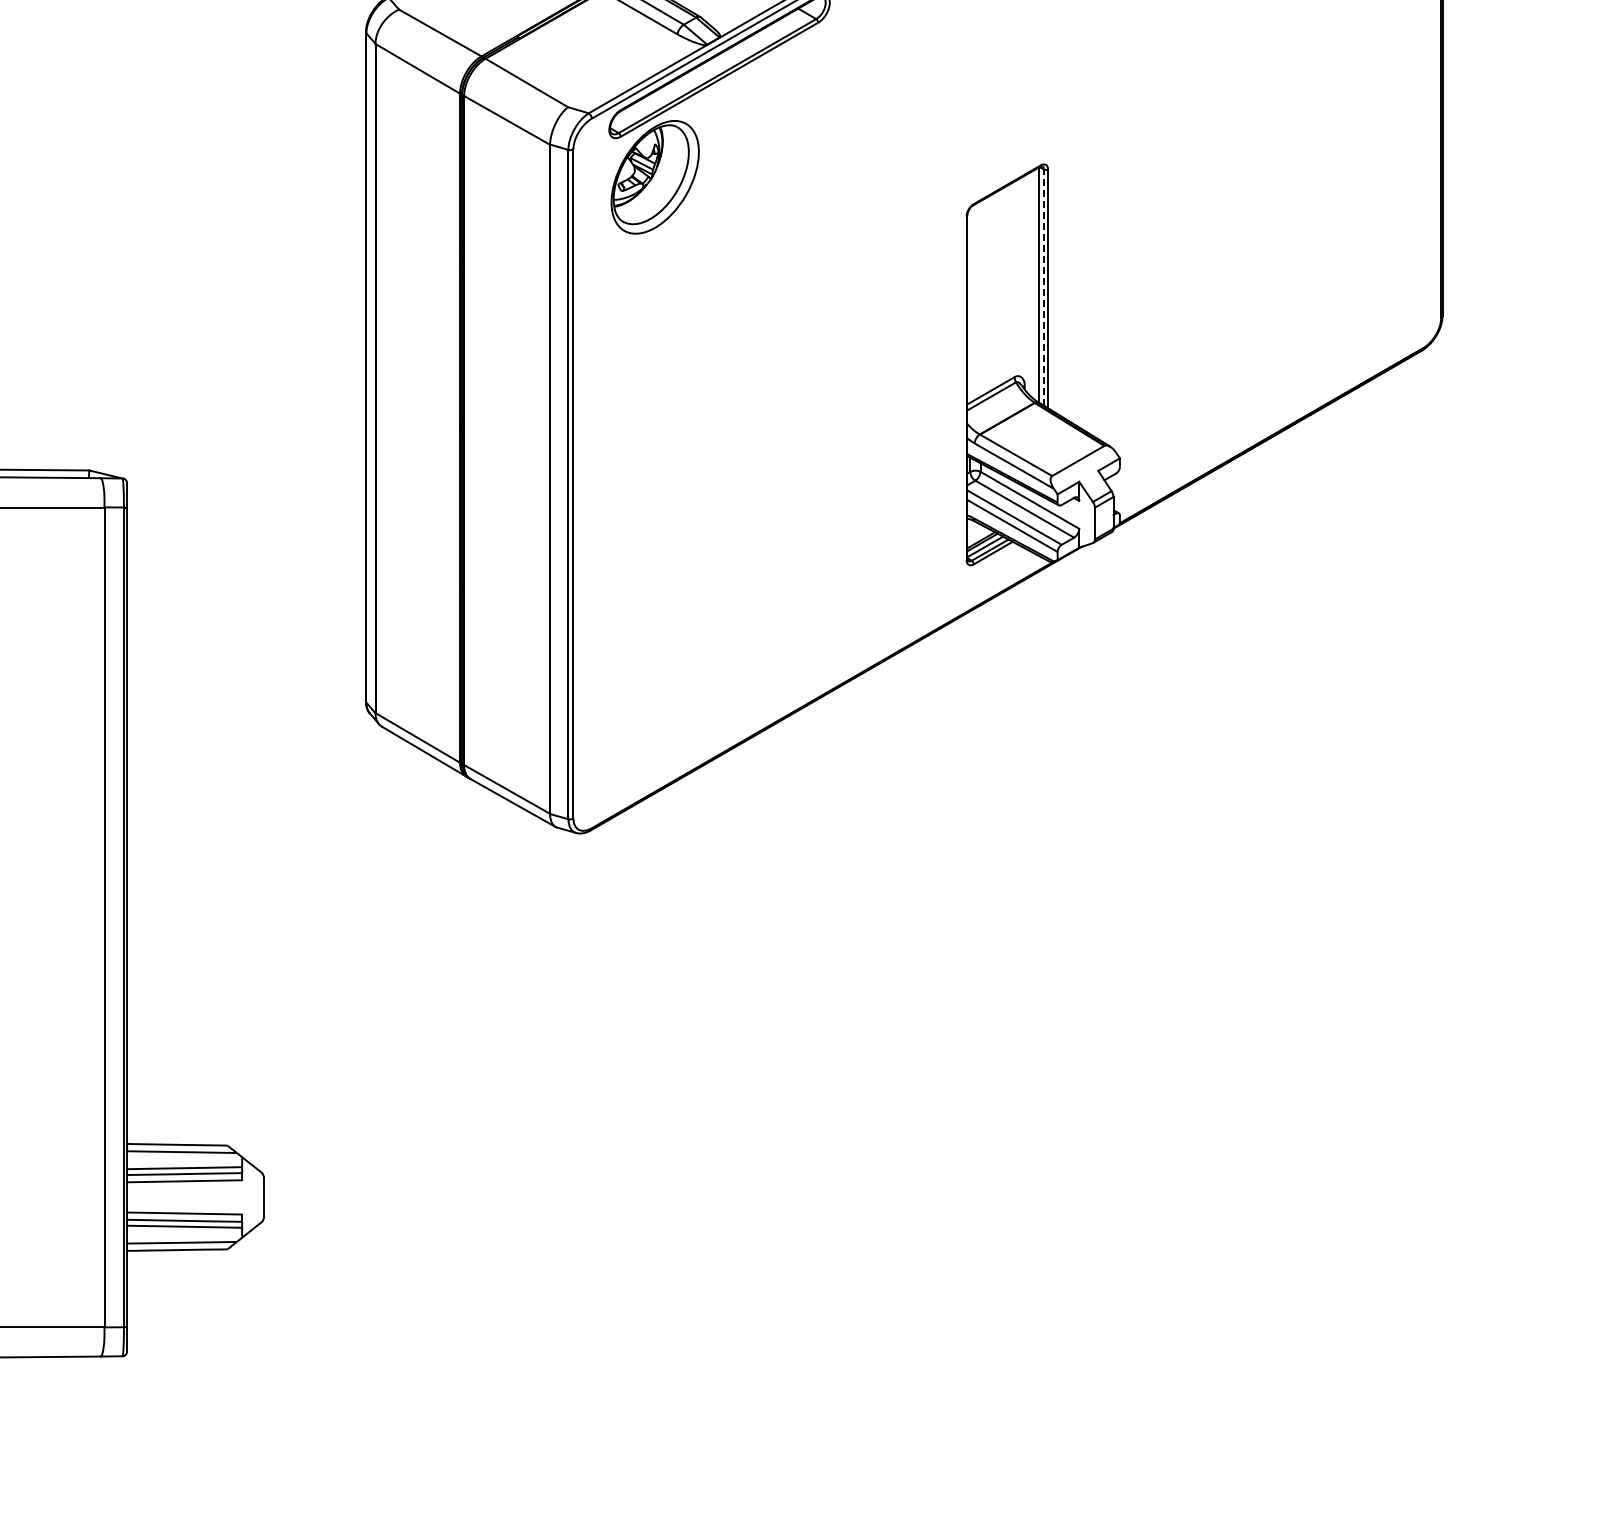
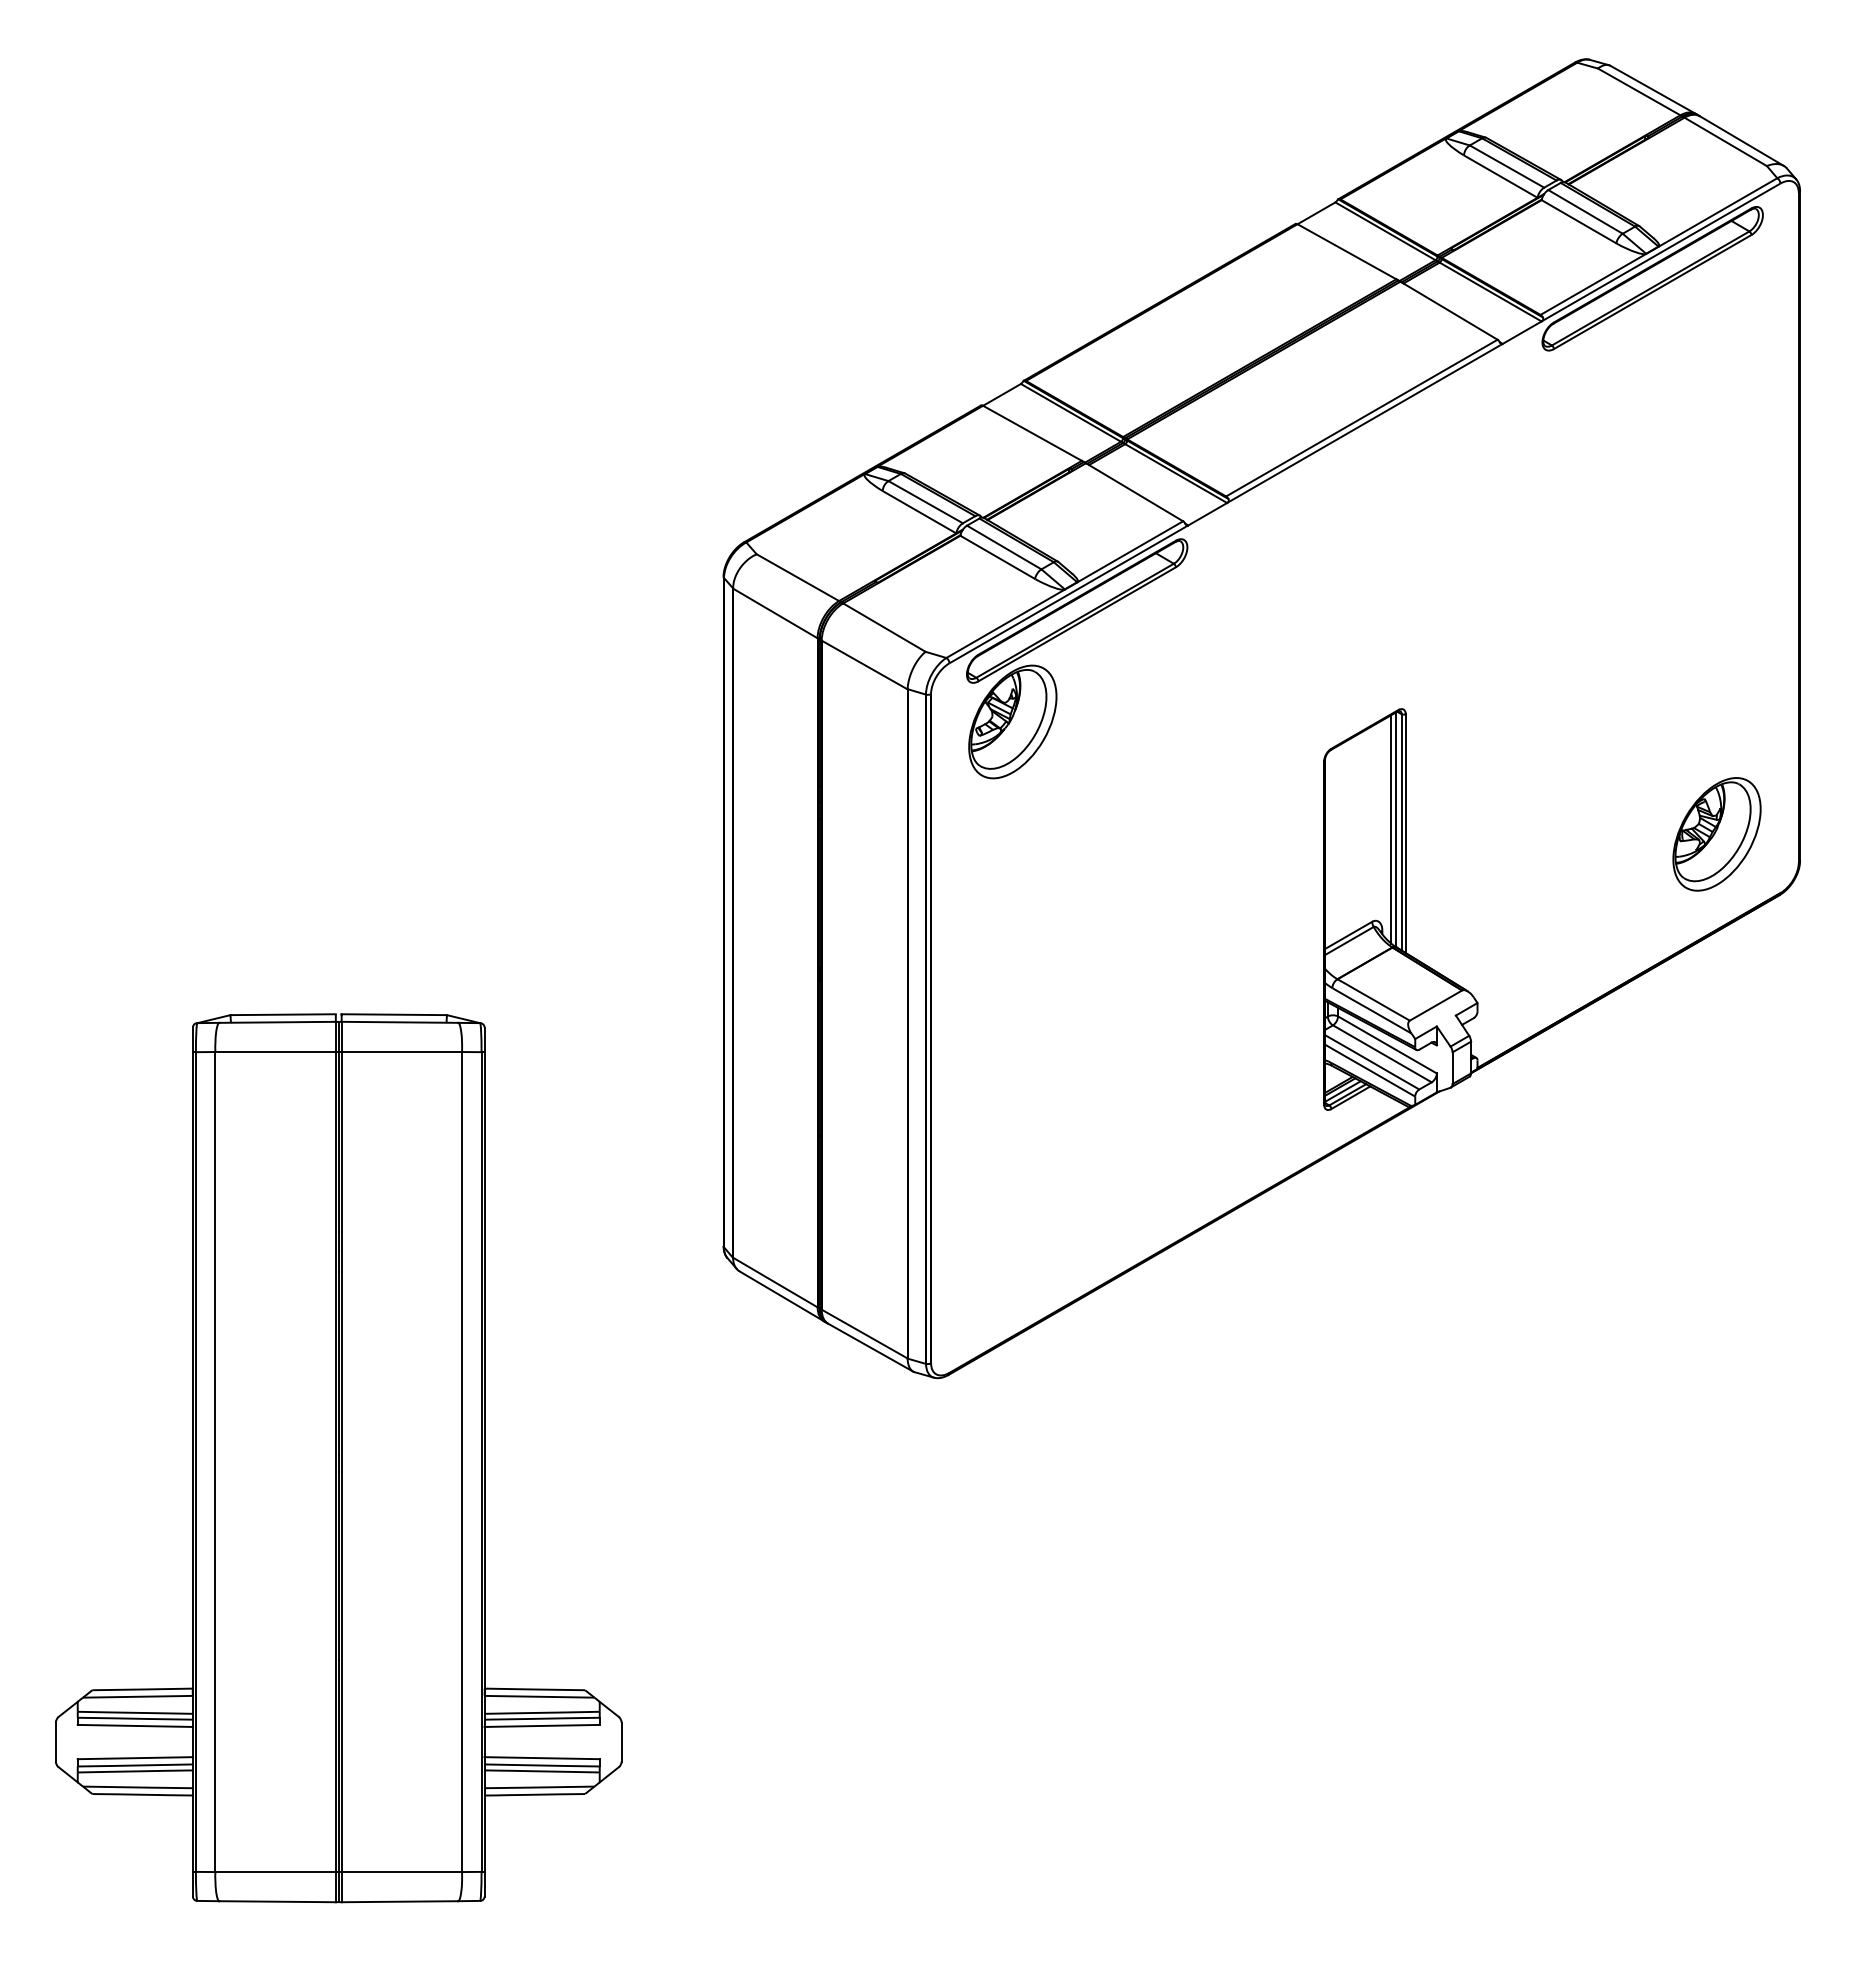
line: (1033, 284) -> (1391, 829), added
line: (1043, 286) -> (1401, 831), dashed -> solid
part: (1358, 289) -> (1716, 834), added

